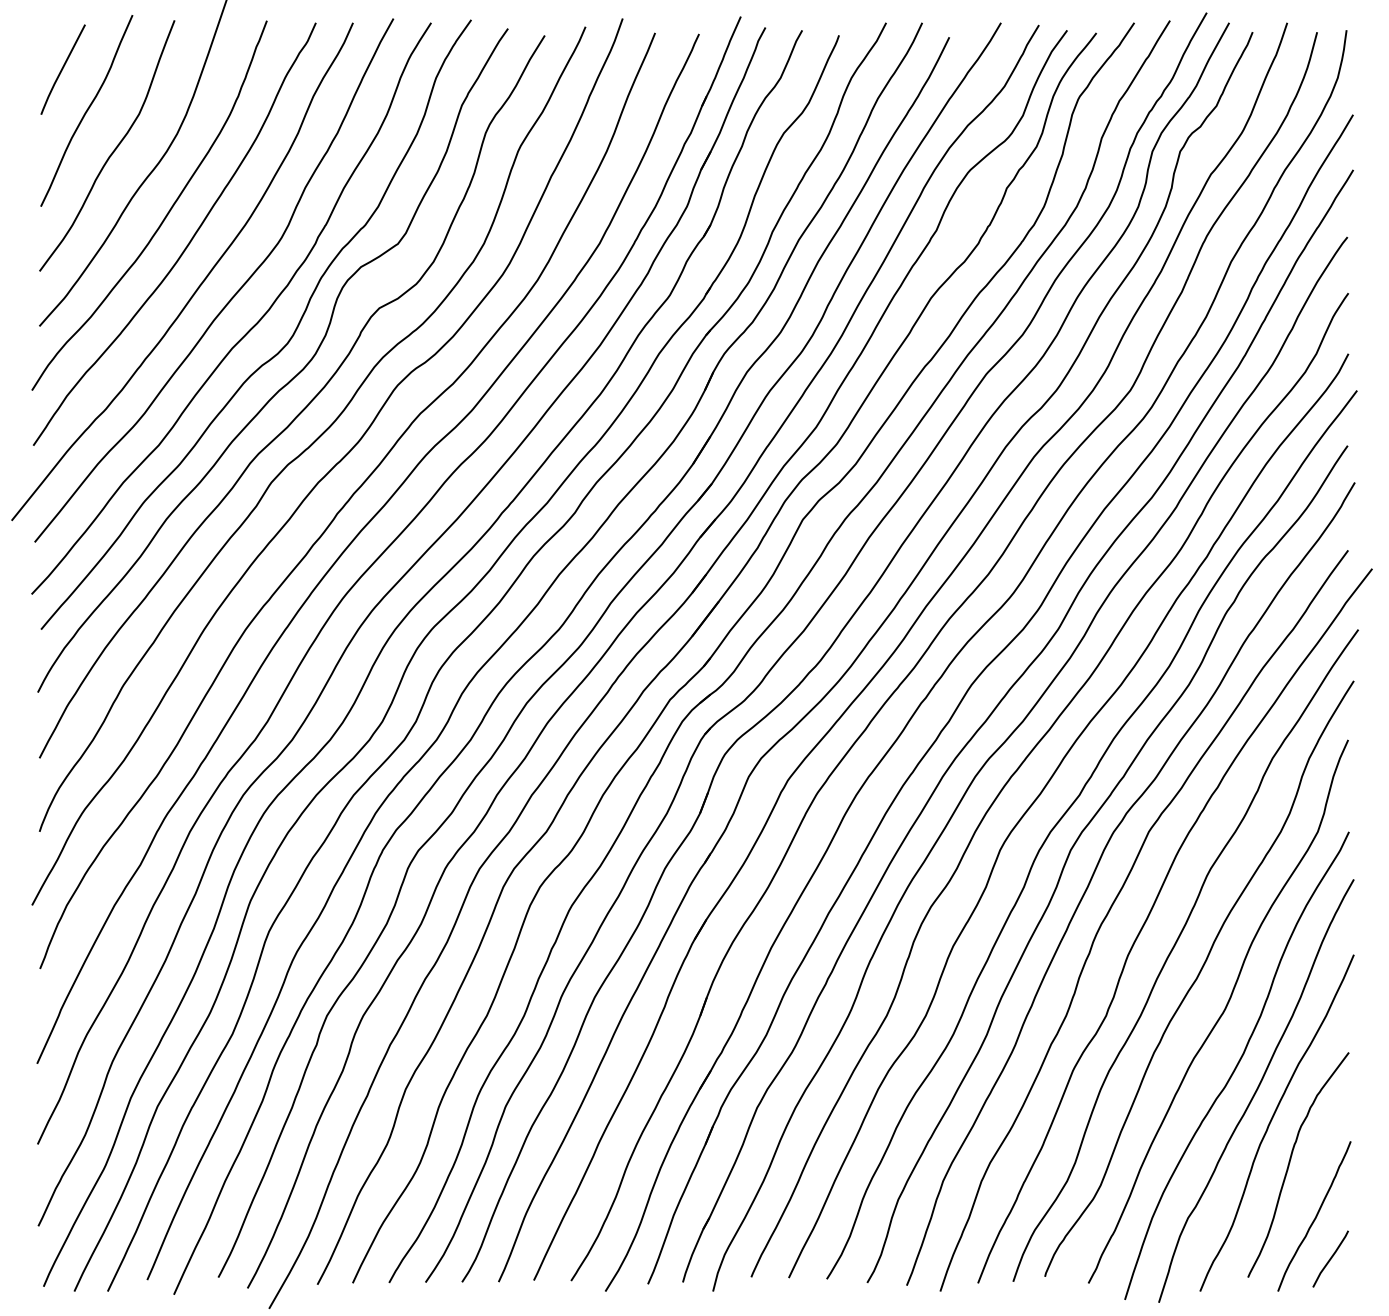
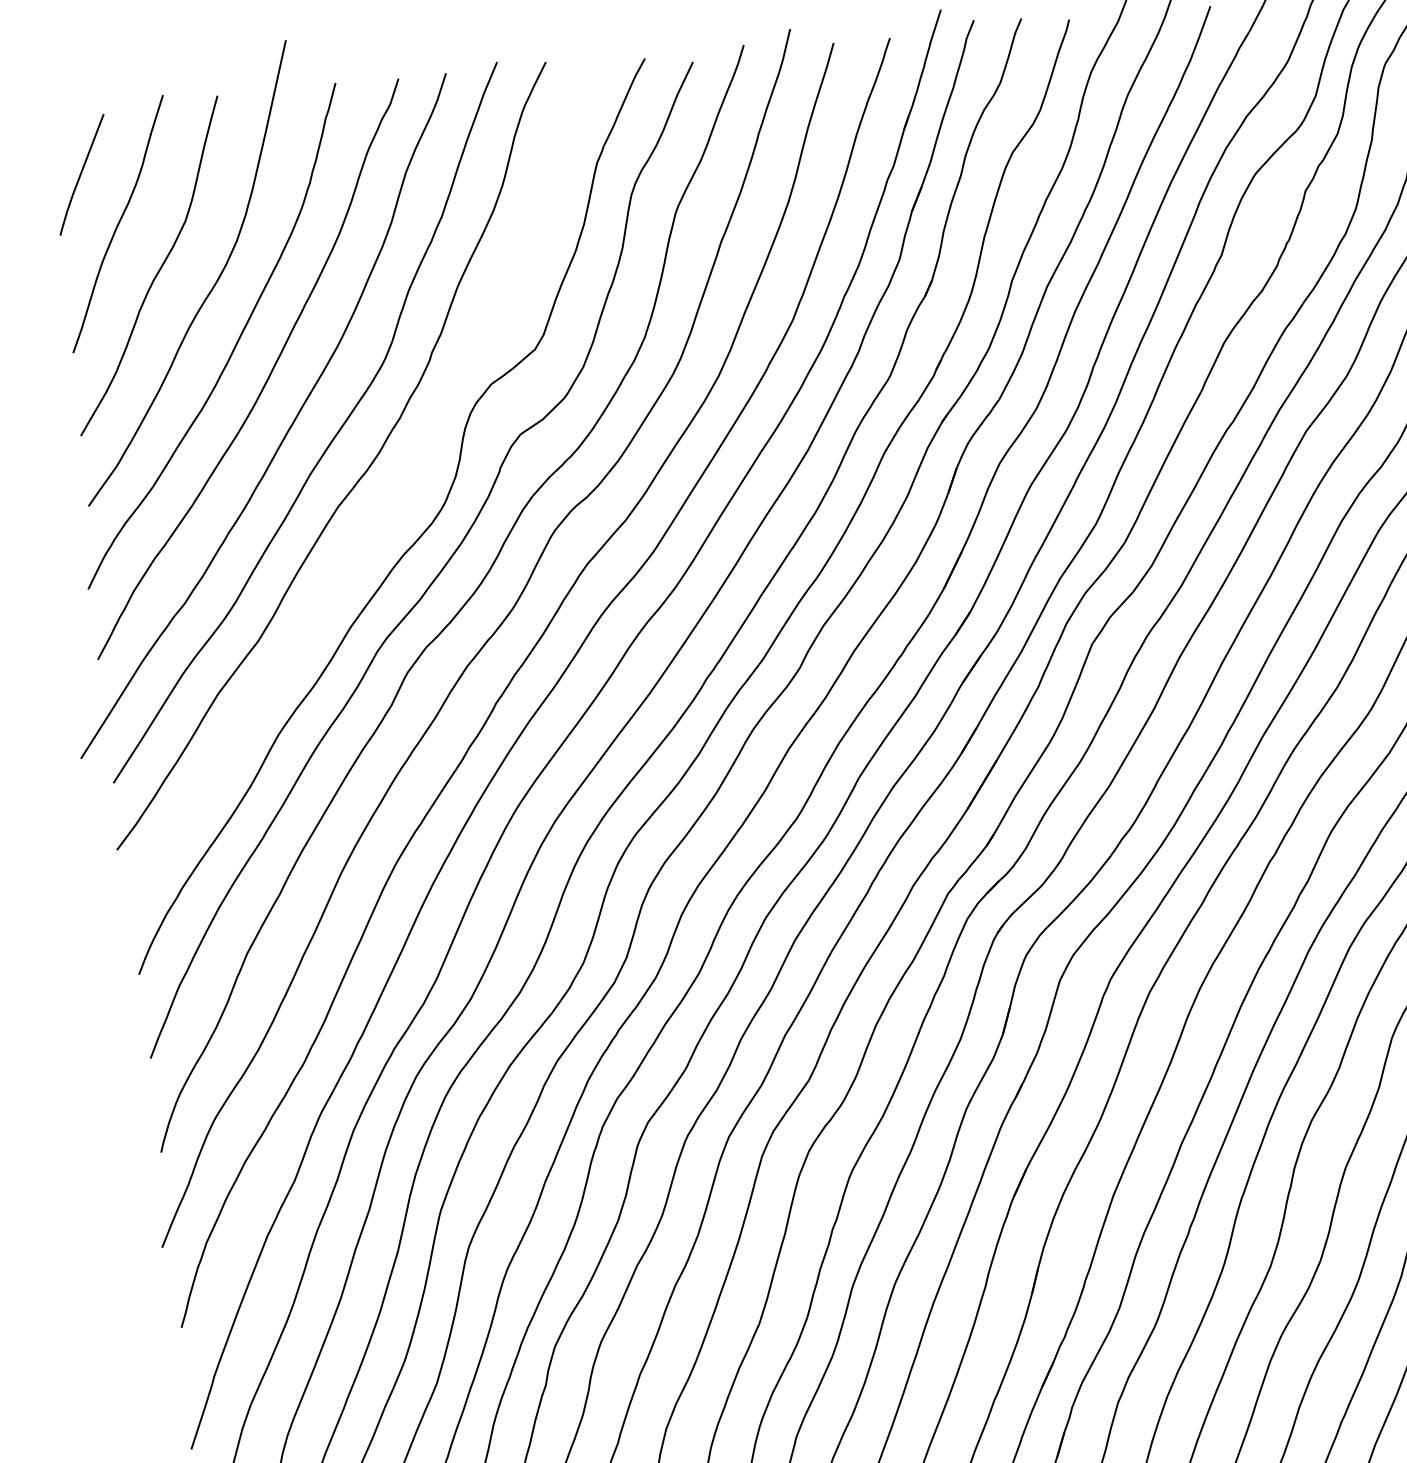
curve: (280, 349) -> (400, 501), removed

